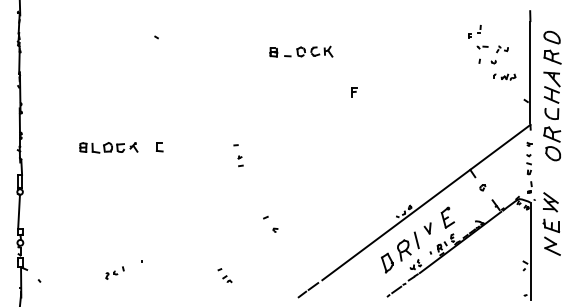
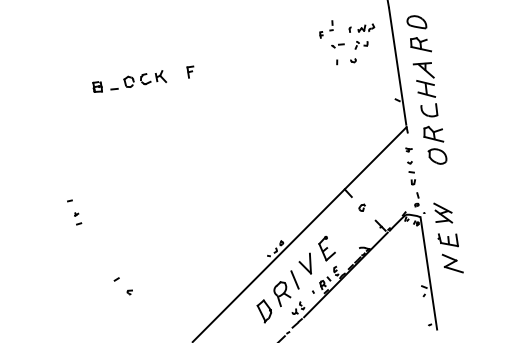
part: (504, 76) -> (361, 28), moved
part: (354, 92) -> (190, 72), moved
part: (427, 228) -> (305, 264), size x1.67

